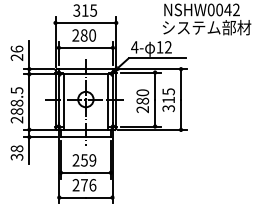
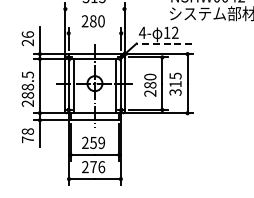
line: (85, 22) -> (94, 8), removed
line: (85, 47) -> (94, 33), removed
line: (156, 58) -> (163, 43), solid -> dashed
text: (16, 156) -> (27, 139), 38 -> 78

